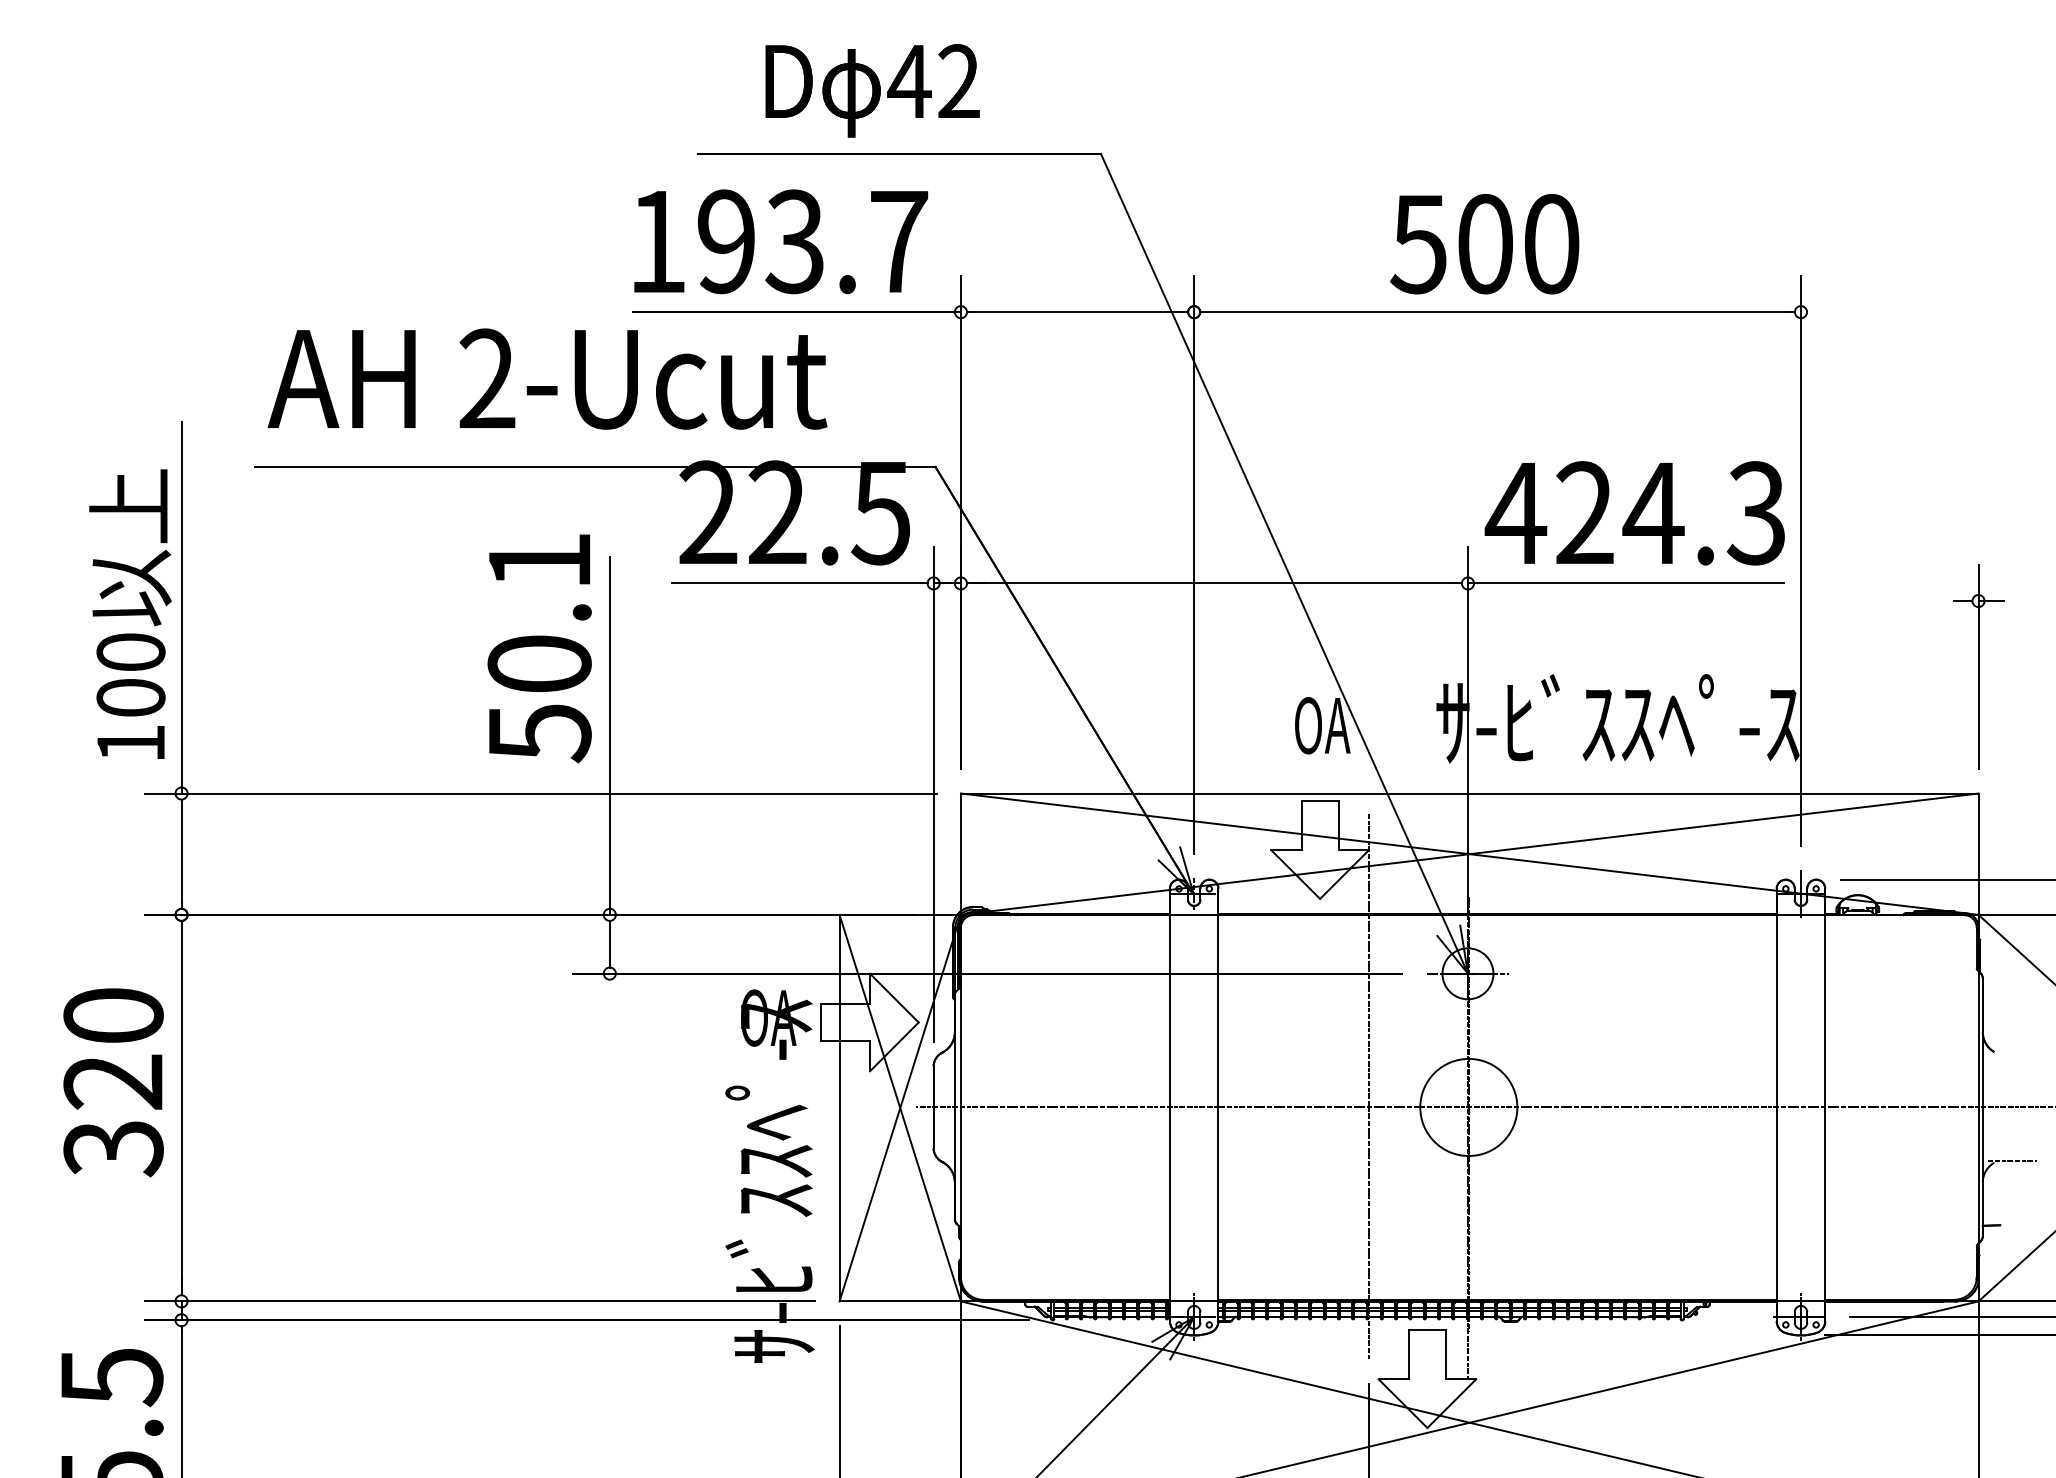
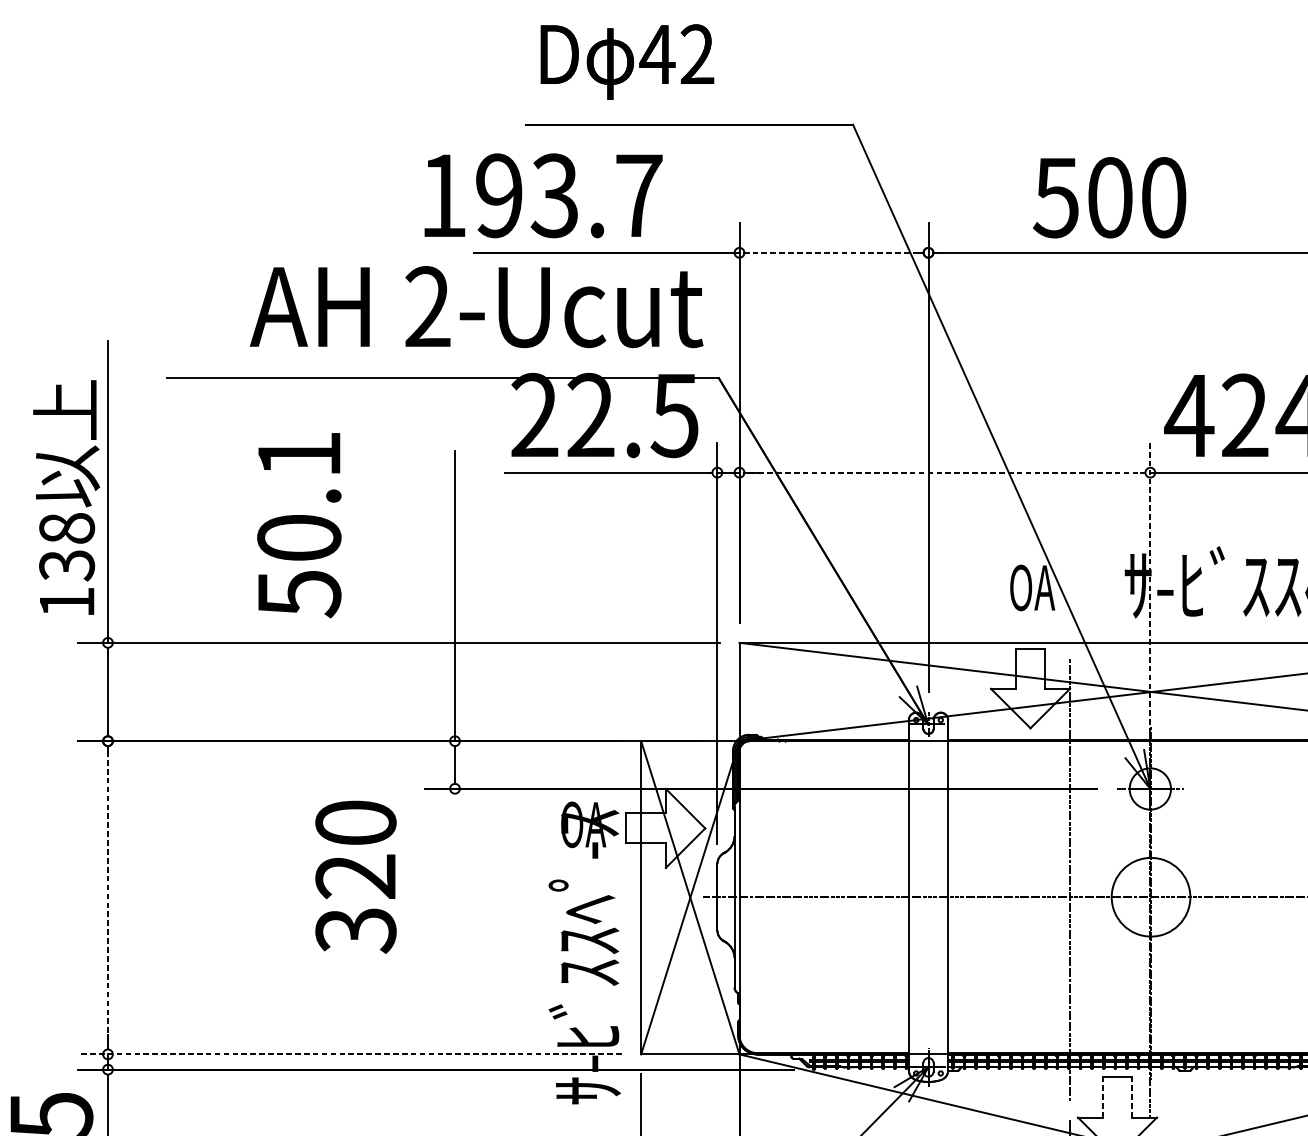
text: (872, 90) -> (627, 61), moved
text: (781, 241) -> (543, 195), moved
text: (1484, 244) -> (1109, 198), moved
line: (1077, 312) -> (833, 253), solid -> dashed
text: (547, 378) -> (476, 306), moved
line: (1214, 583) -> (944, 472), solid -> dashed
text: (539, 648) -> (299, 525), moved
text: (130, 675) -> (66, 547), 100 -> 138
line: (1467, 731) -> (1149, 592), solid -> dashed
text: (113, 1082) -> (355, 877), moved
line: (181, 1108) -> (107, 898), solid -> dashed
line: (479, 1301) -> (349, 1054), solid -> dashed
line: (1409, 1354) -> (1102, 1097), solid -> dashed
line: (1445, 1354) -> (1132, 1097), solid -> dashed

